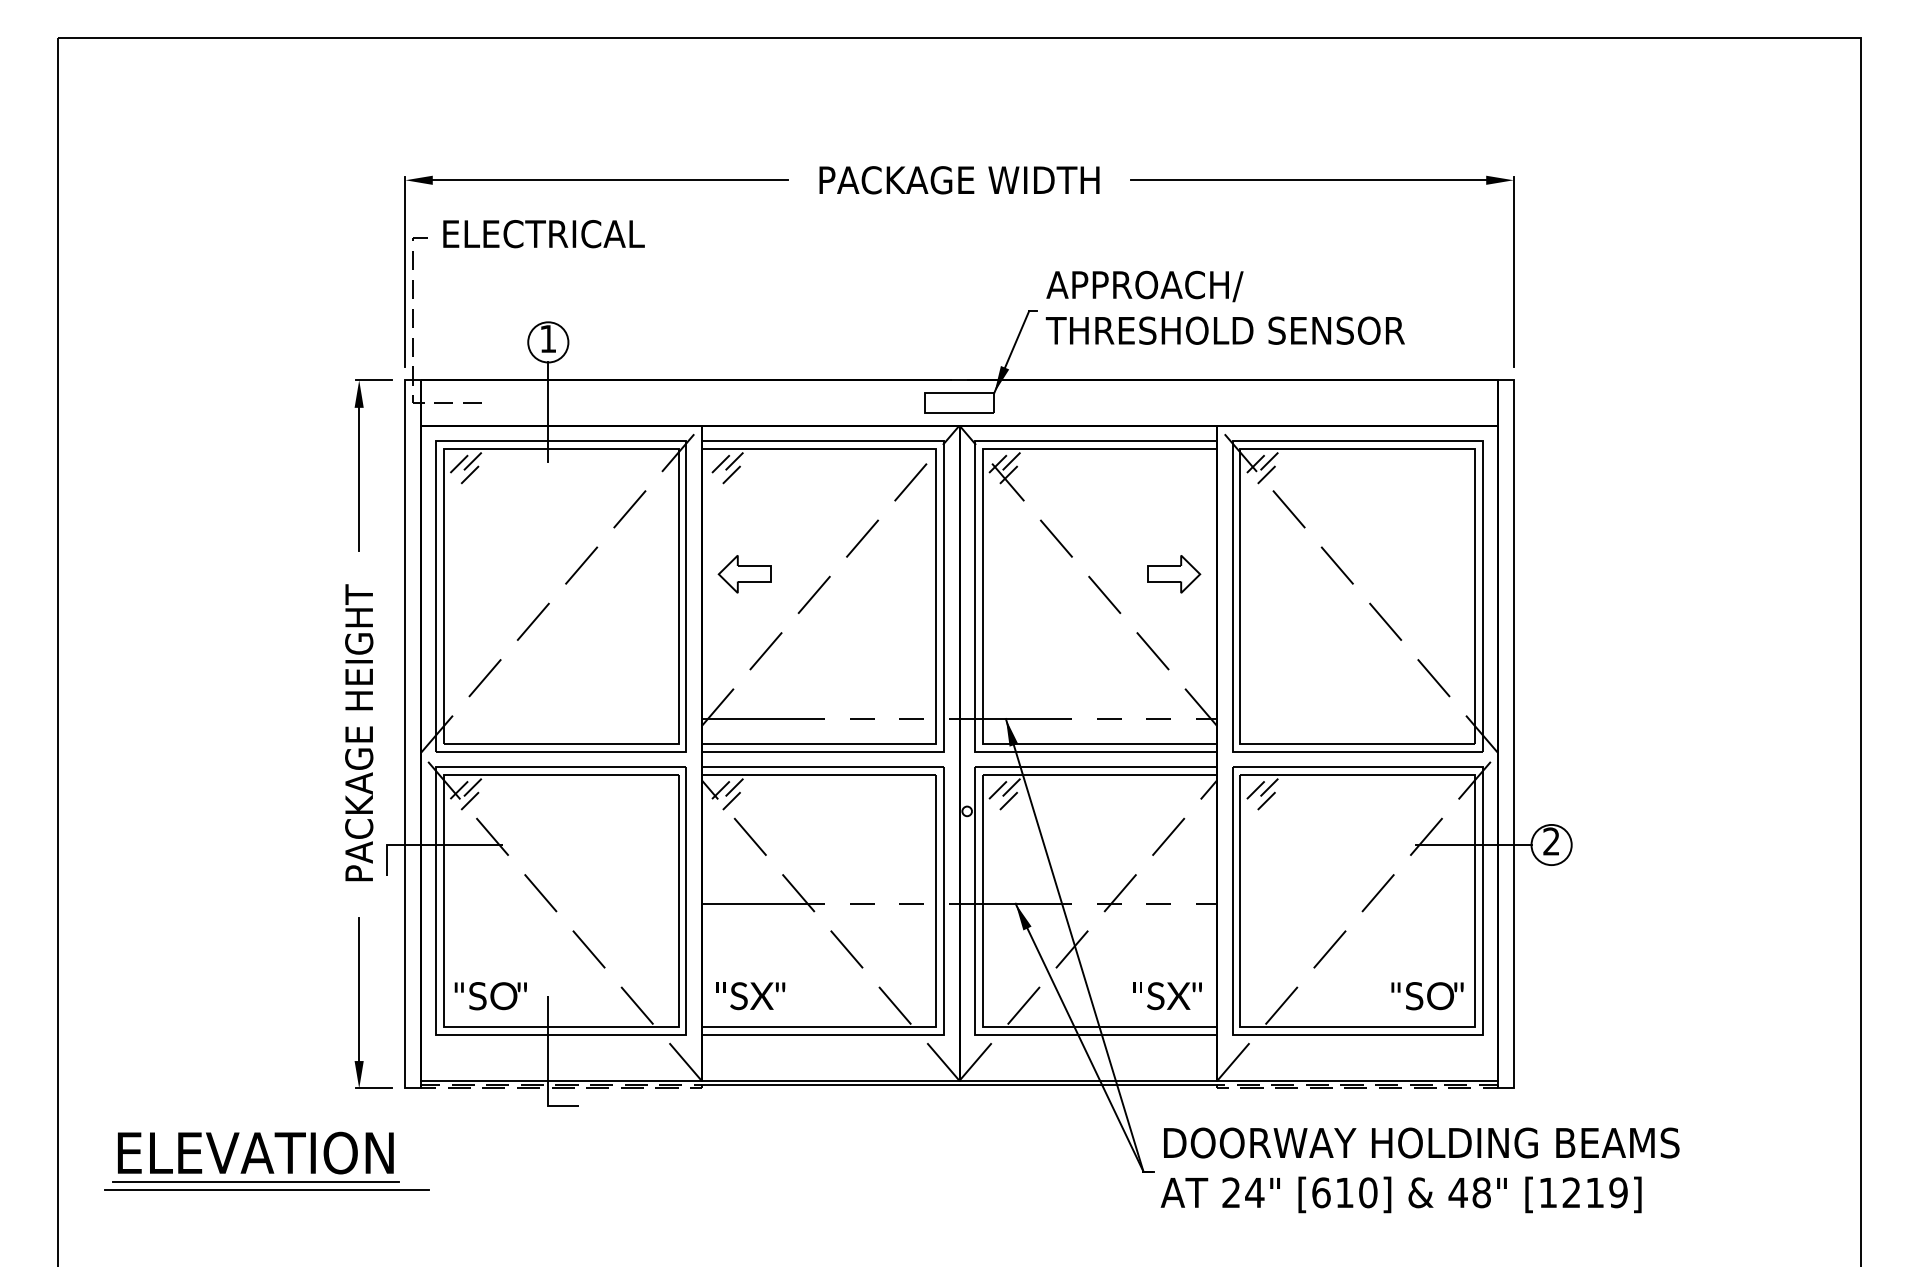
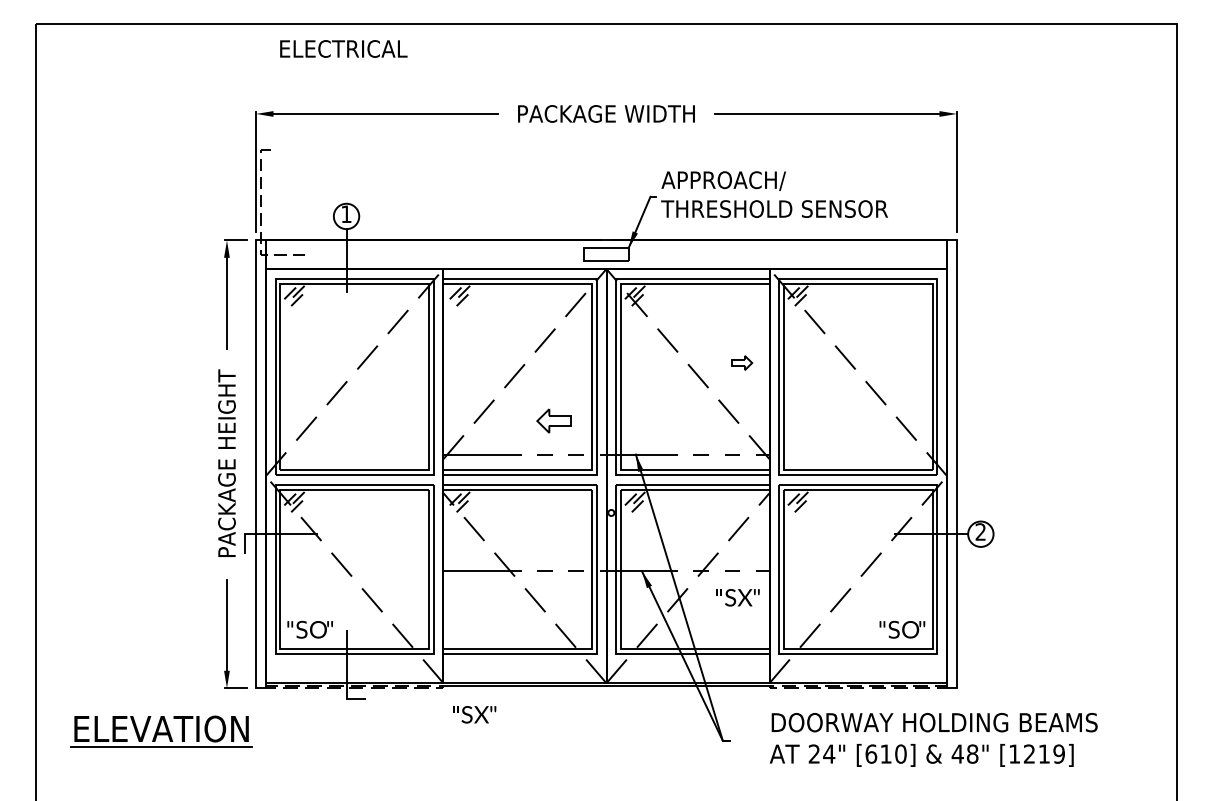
text: (543, 233) -> (343, 48), moved
part: (744, 573) -> (553, 420), moved
part: (1174, 573) -> (742, 362), size x0.6
text: (750, 995) -> (474, 714), moved
text: (1166, 995) -> (737, 597), moved
text: (1419, 1169) -> (933, 739), moved
line: (266, 1190) -> (168, 752), removed

